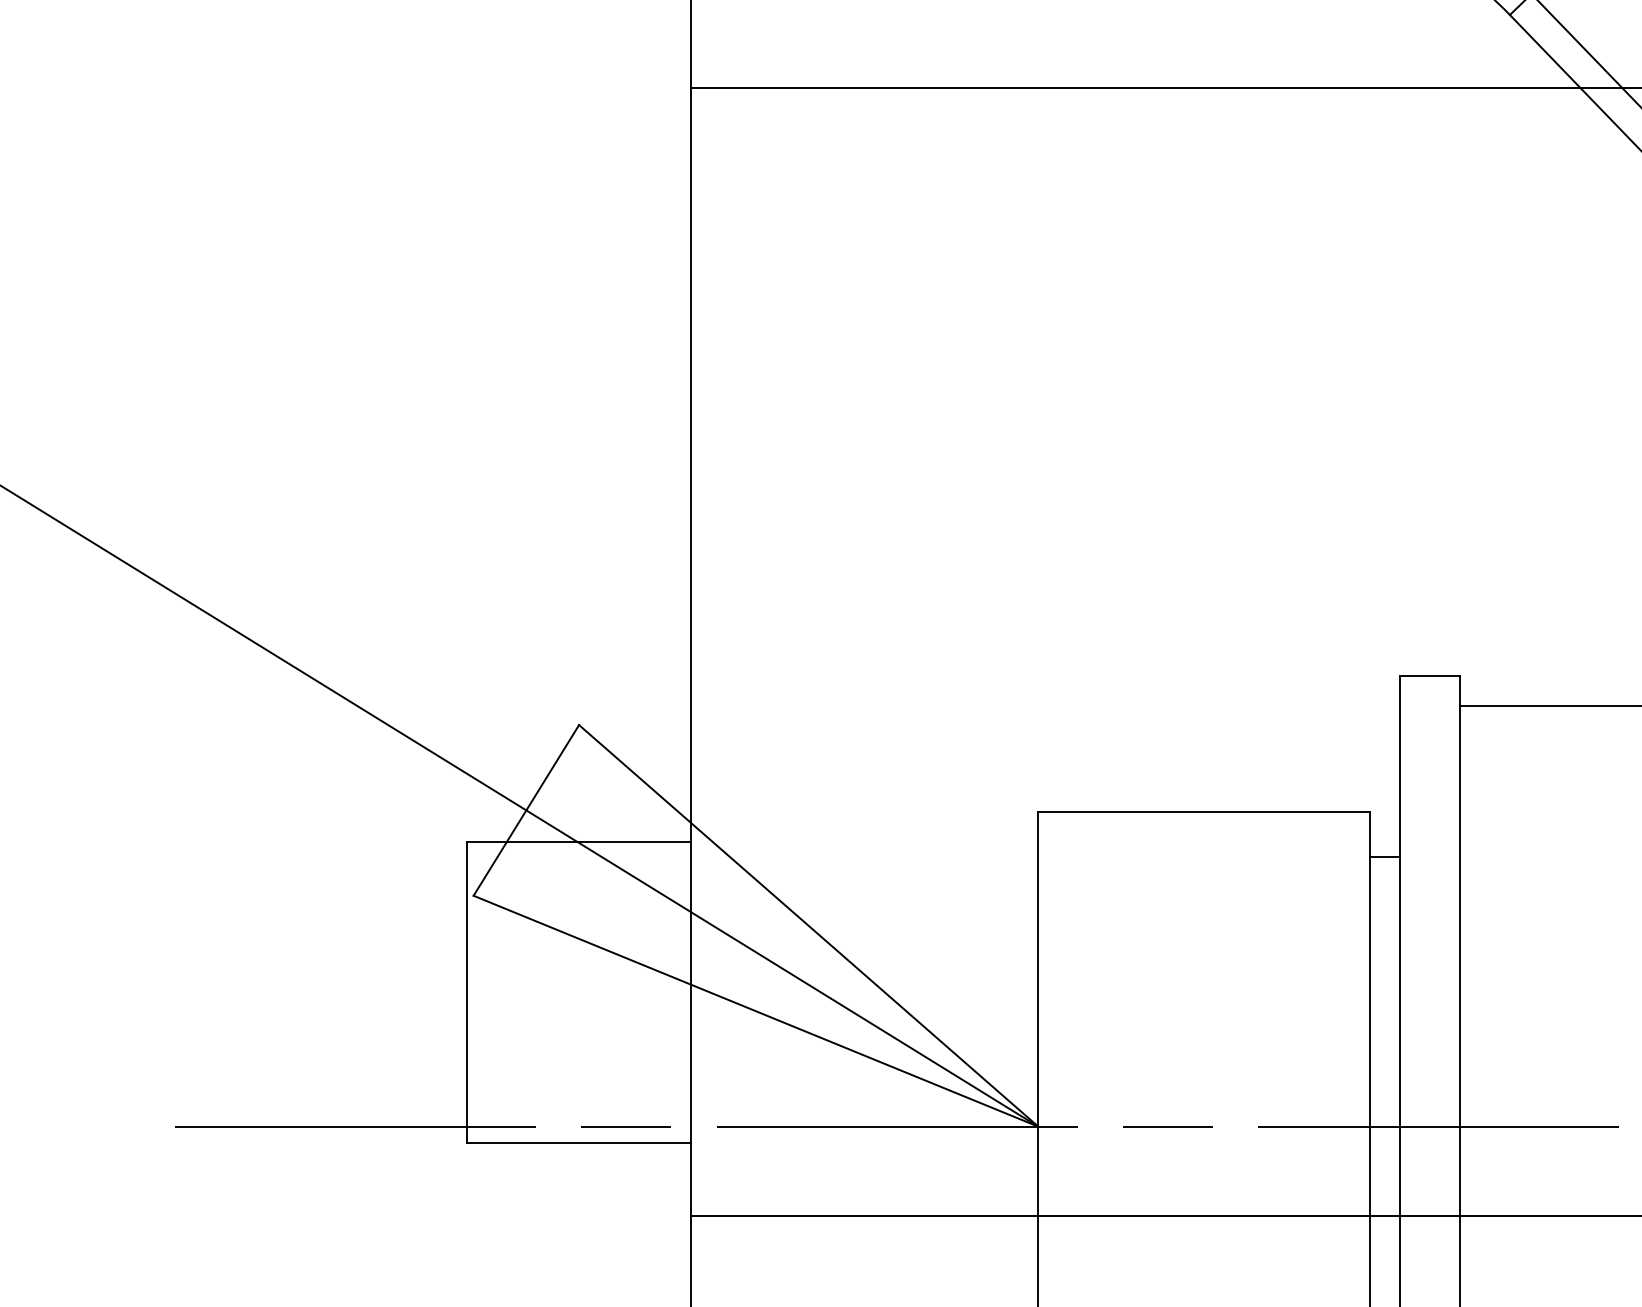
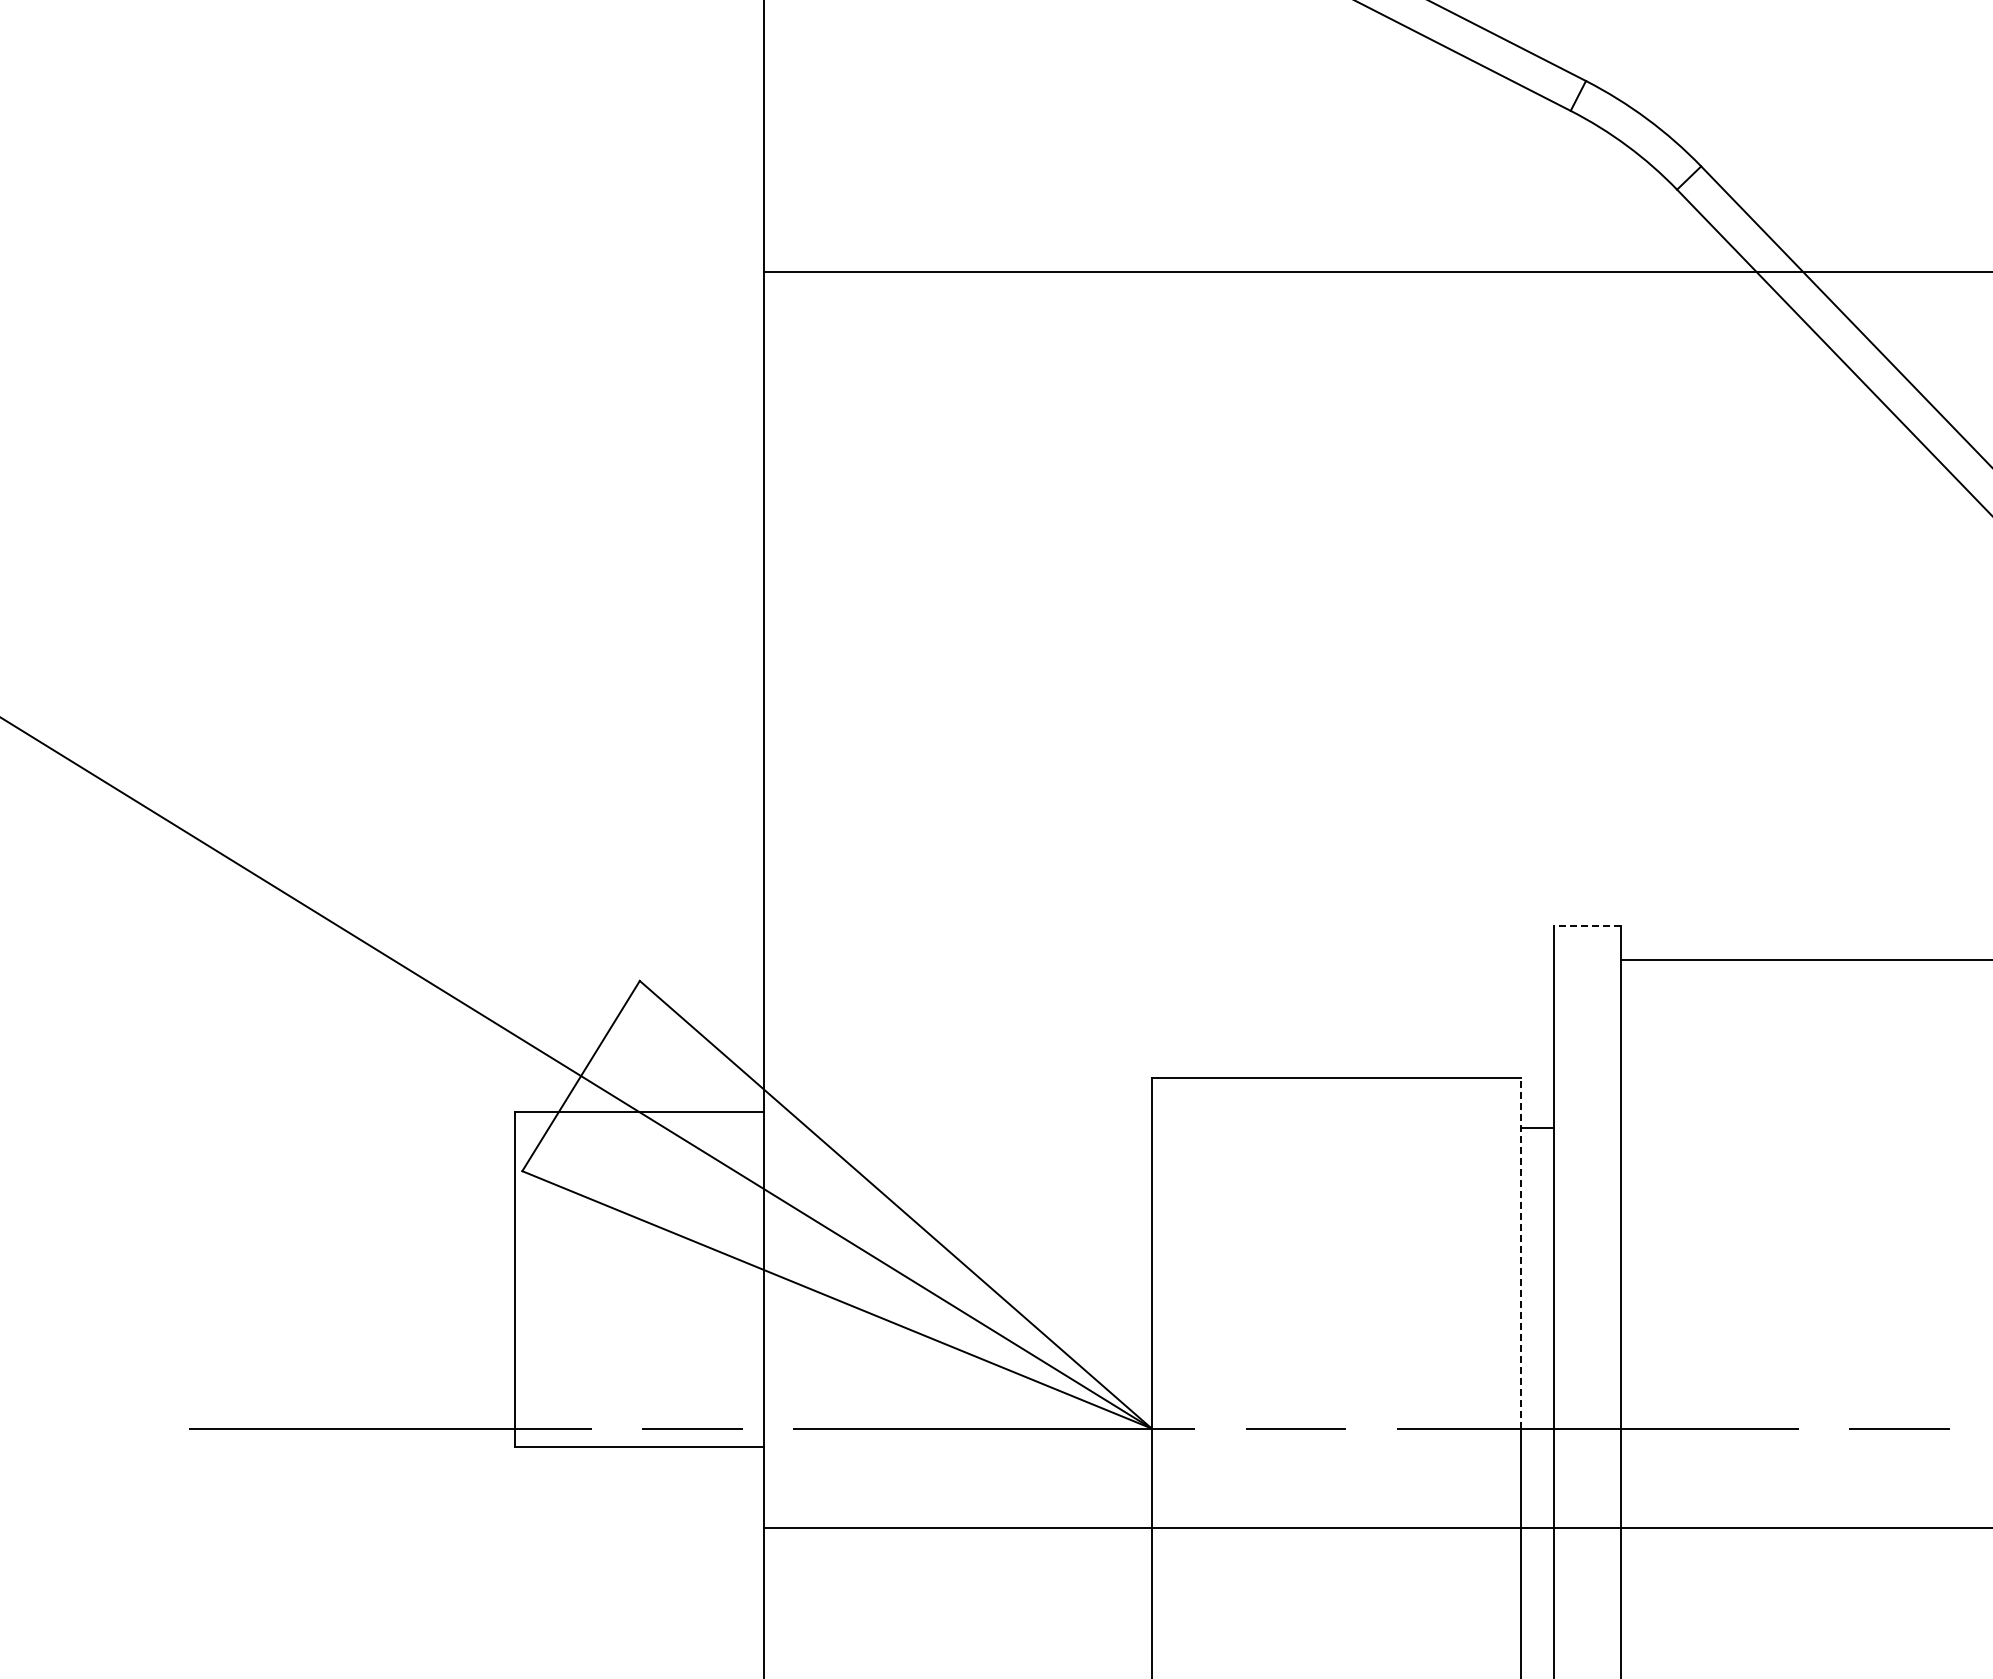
line: (1429, 676) -> (1587, 926), solid -> dashed
line: (1369, 969) -> (1520, 1253), solid -> dashed

